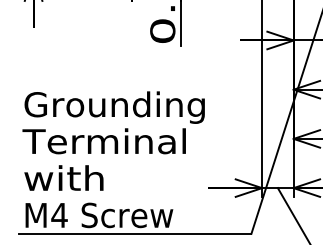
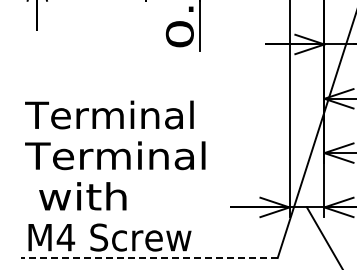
text: (113, 107) -> (125, 118), Grounding -> Terminal
text: (63, 178) -> (82, 196), moved
line: (135, 233) -> (149, 257), solid -> dashed

